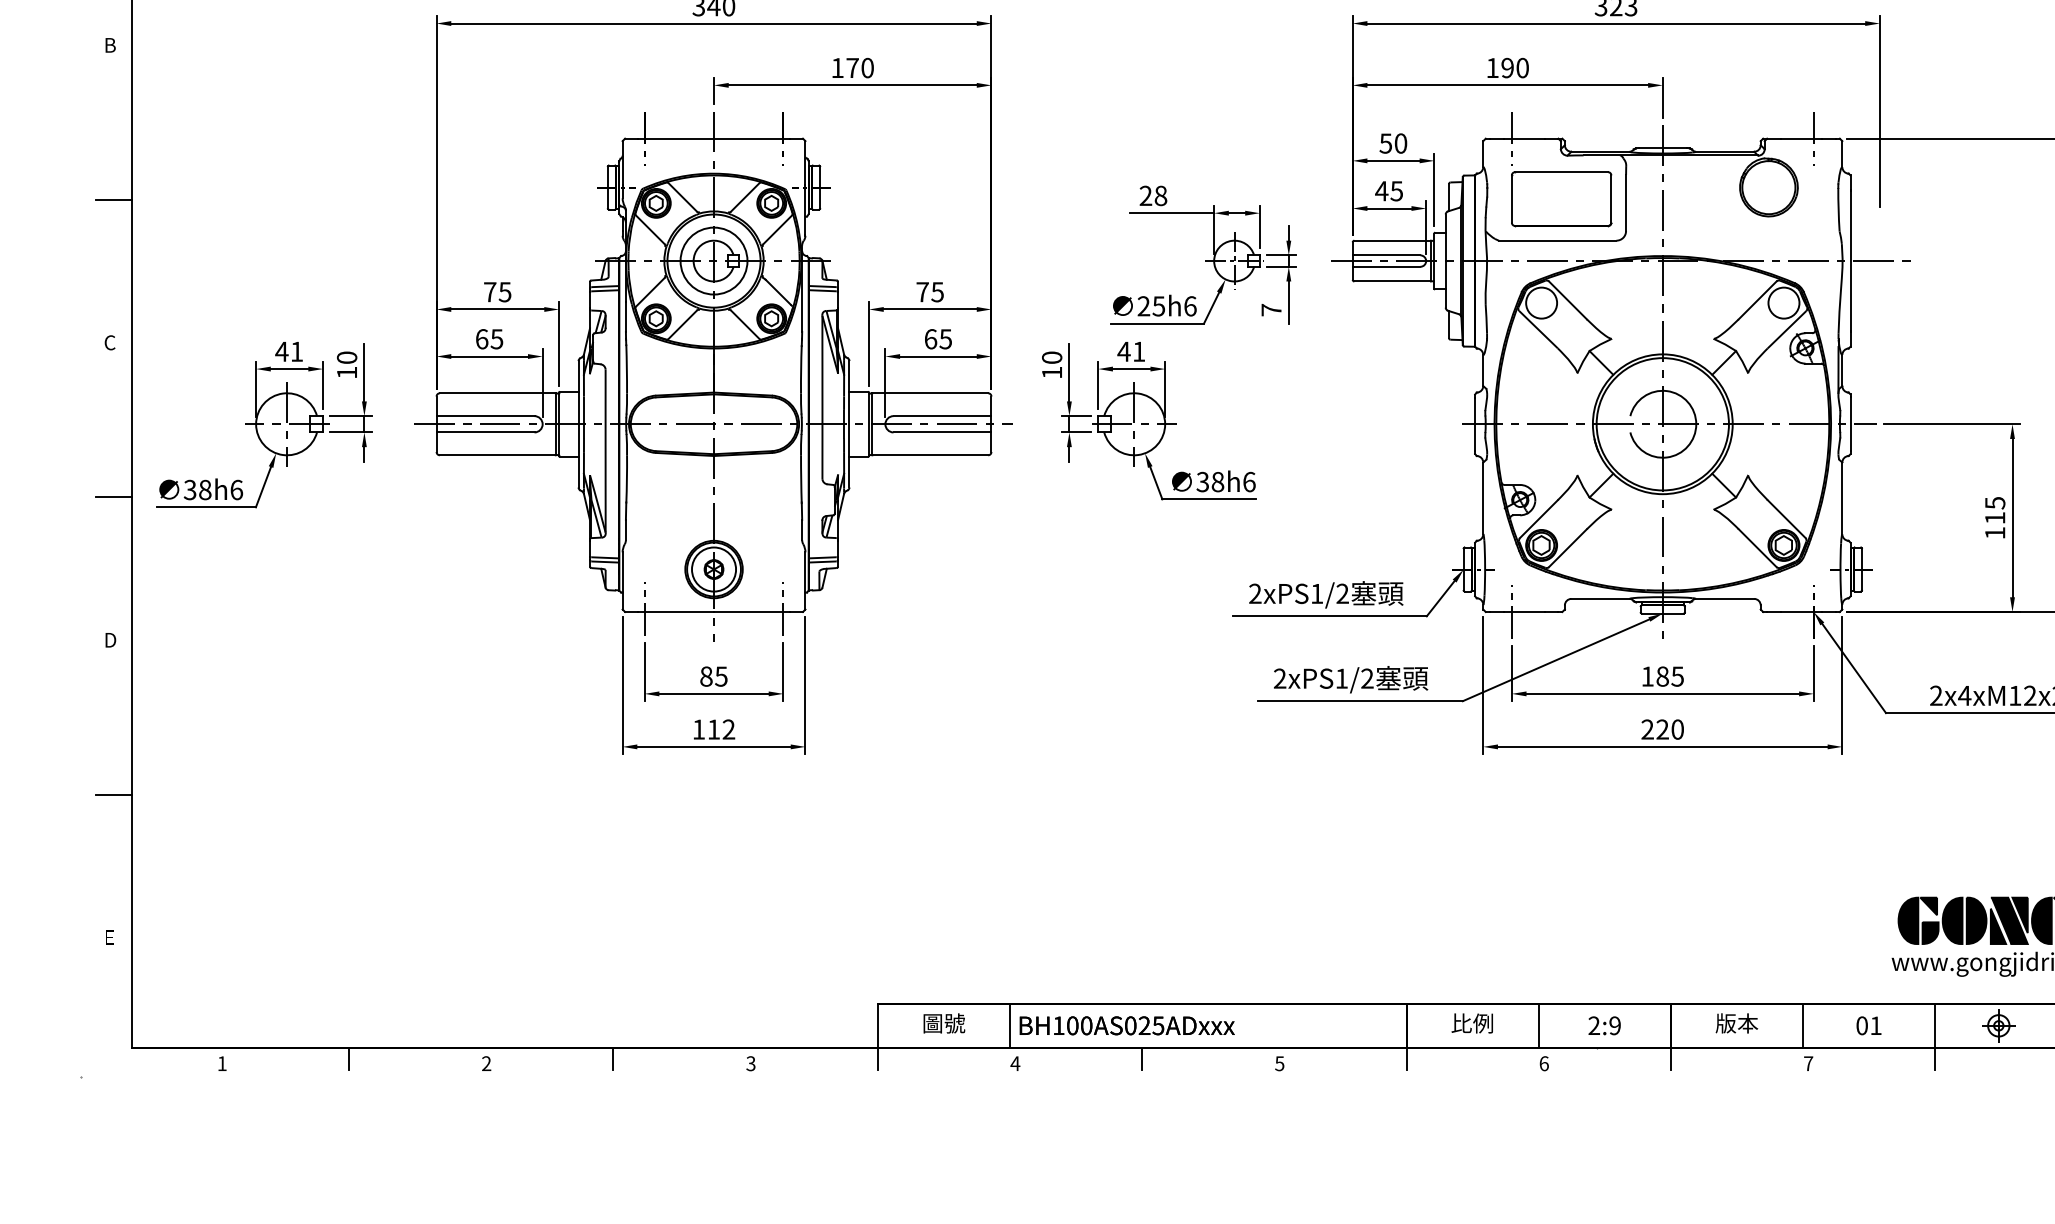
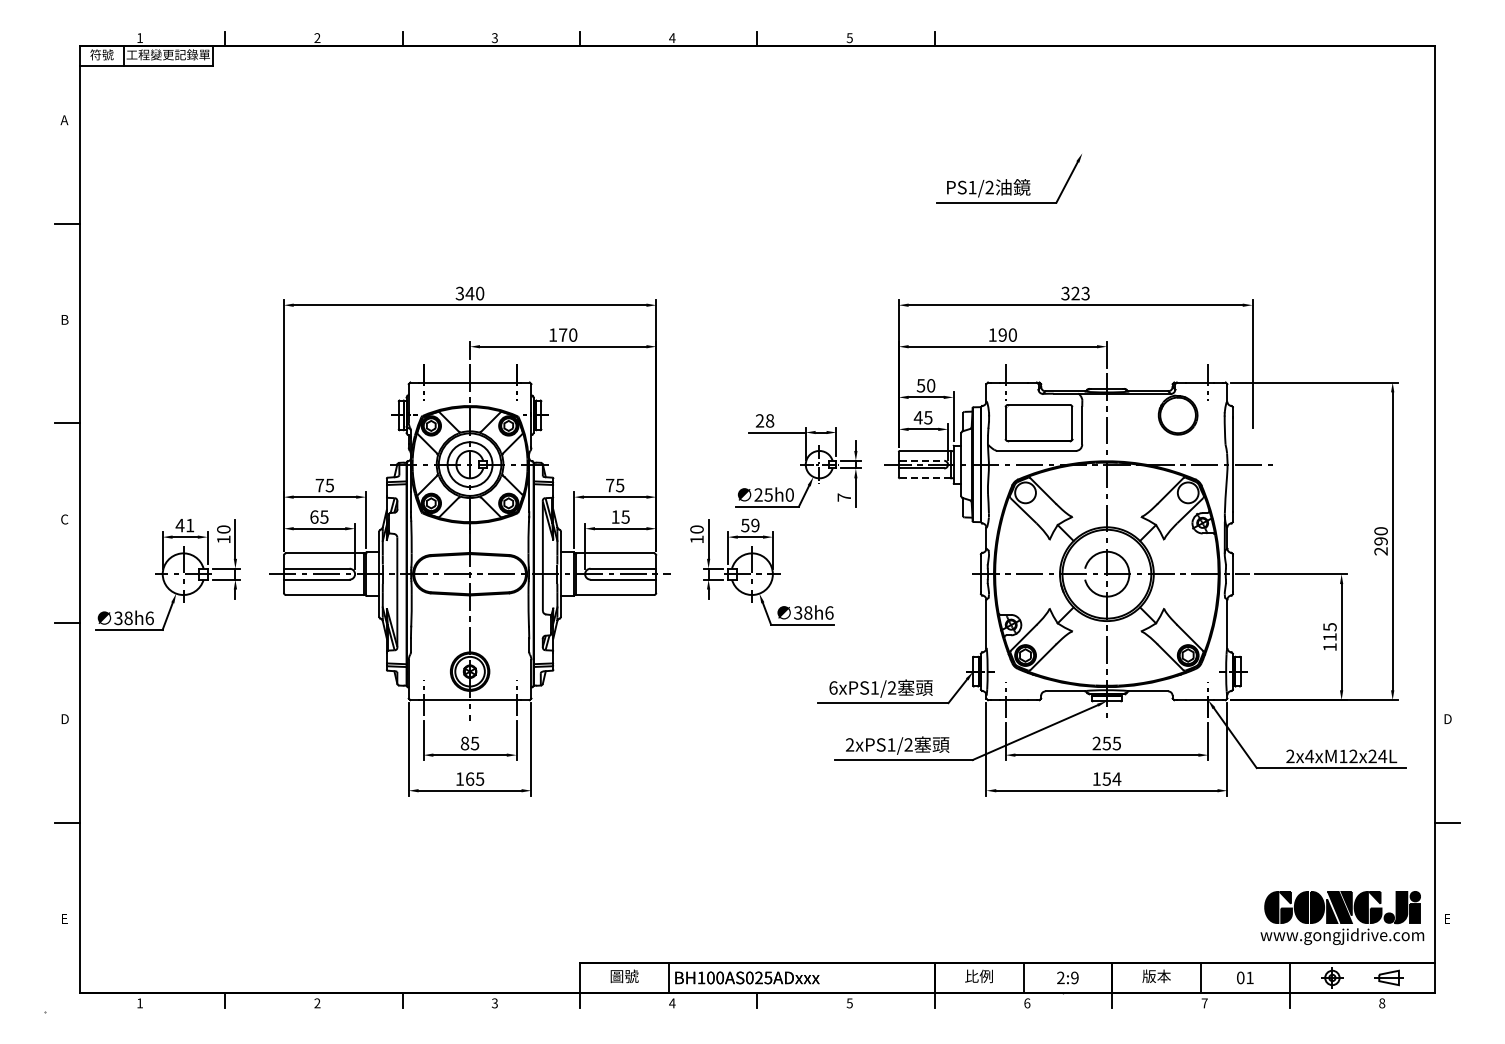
line: (1388, 254) -> (922, 460), solid -> dashed
line: (1392, 281) -> (925, 478), solid -> dashed
text: (1189, 305) -> (789, 494), 25h6 -> 25h0
text: (930, 338) -> (615, 516), 65 -> 15
text: (1130, 351) -> (749, 525), 41 -> 59
text: (1255, 593) -> (833, 687), 2xPS1/2 -> 6xPS1/2
text: (1654, 676) -> (1101, 743), 185 -> 255
text: (722, 728) -> (475, 778), 112 -> 165
text: (1662, 728) -> (1106, 778), 220 -> 154

